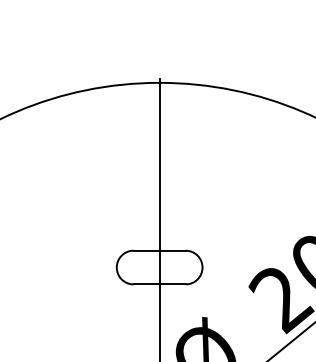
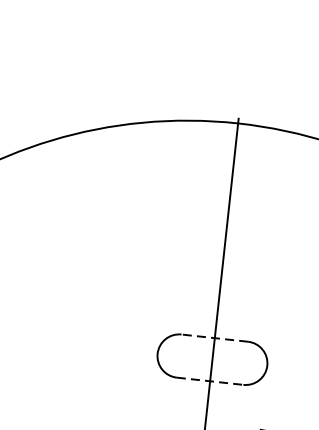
line: (159, 250) -> (214, 337), solid -> dashed
line: (160, 284) -> (211, 381), solid -> dashed

